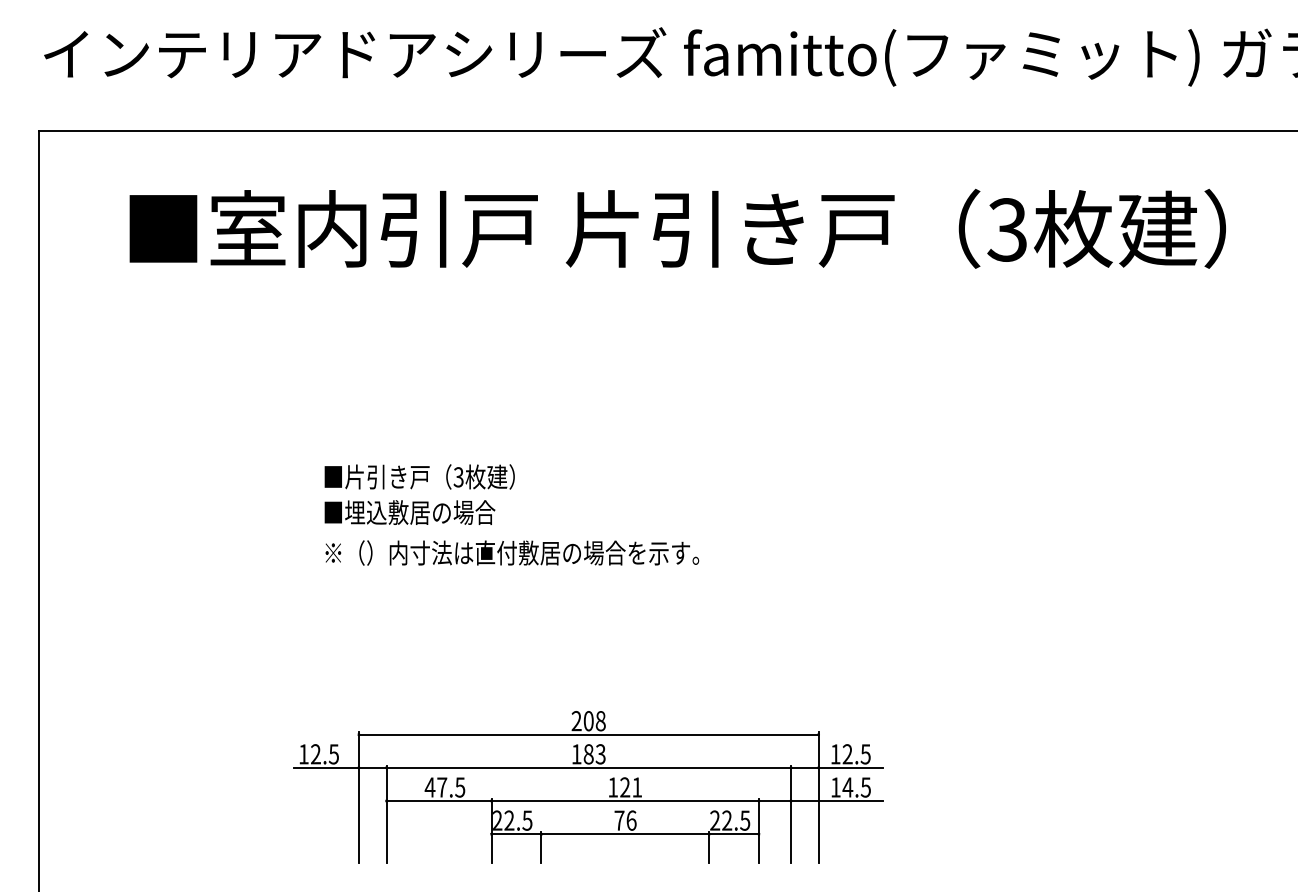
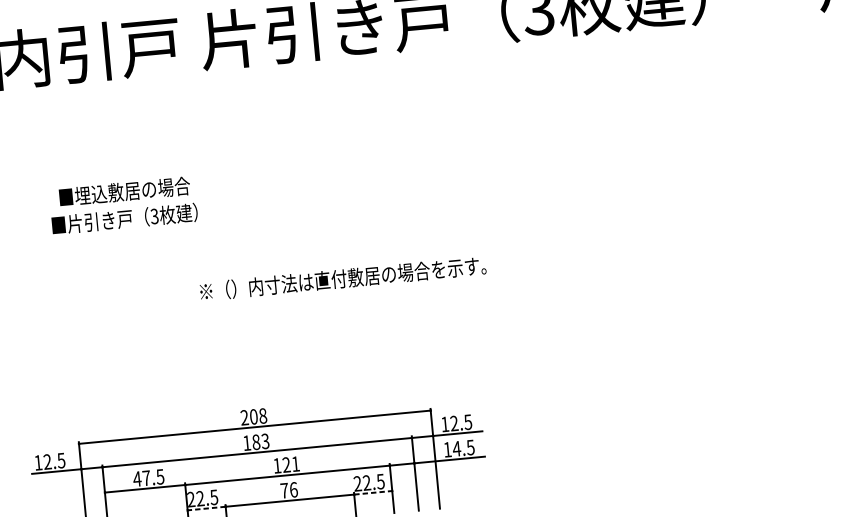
text: (419, 476) -> (124, 218), moved
text: (409, 512) -> (124, 191), moved
text: (512, 552) -> (343, 278), moved
line: (516, 834) -> (206, 508), solid -> dashed
line: (734, 834) -> (373, 493), solid -> dashed

